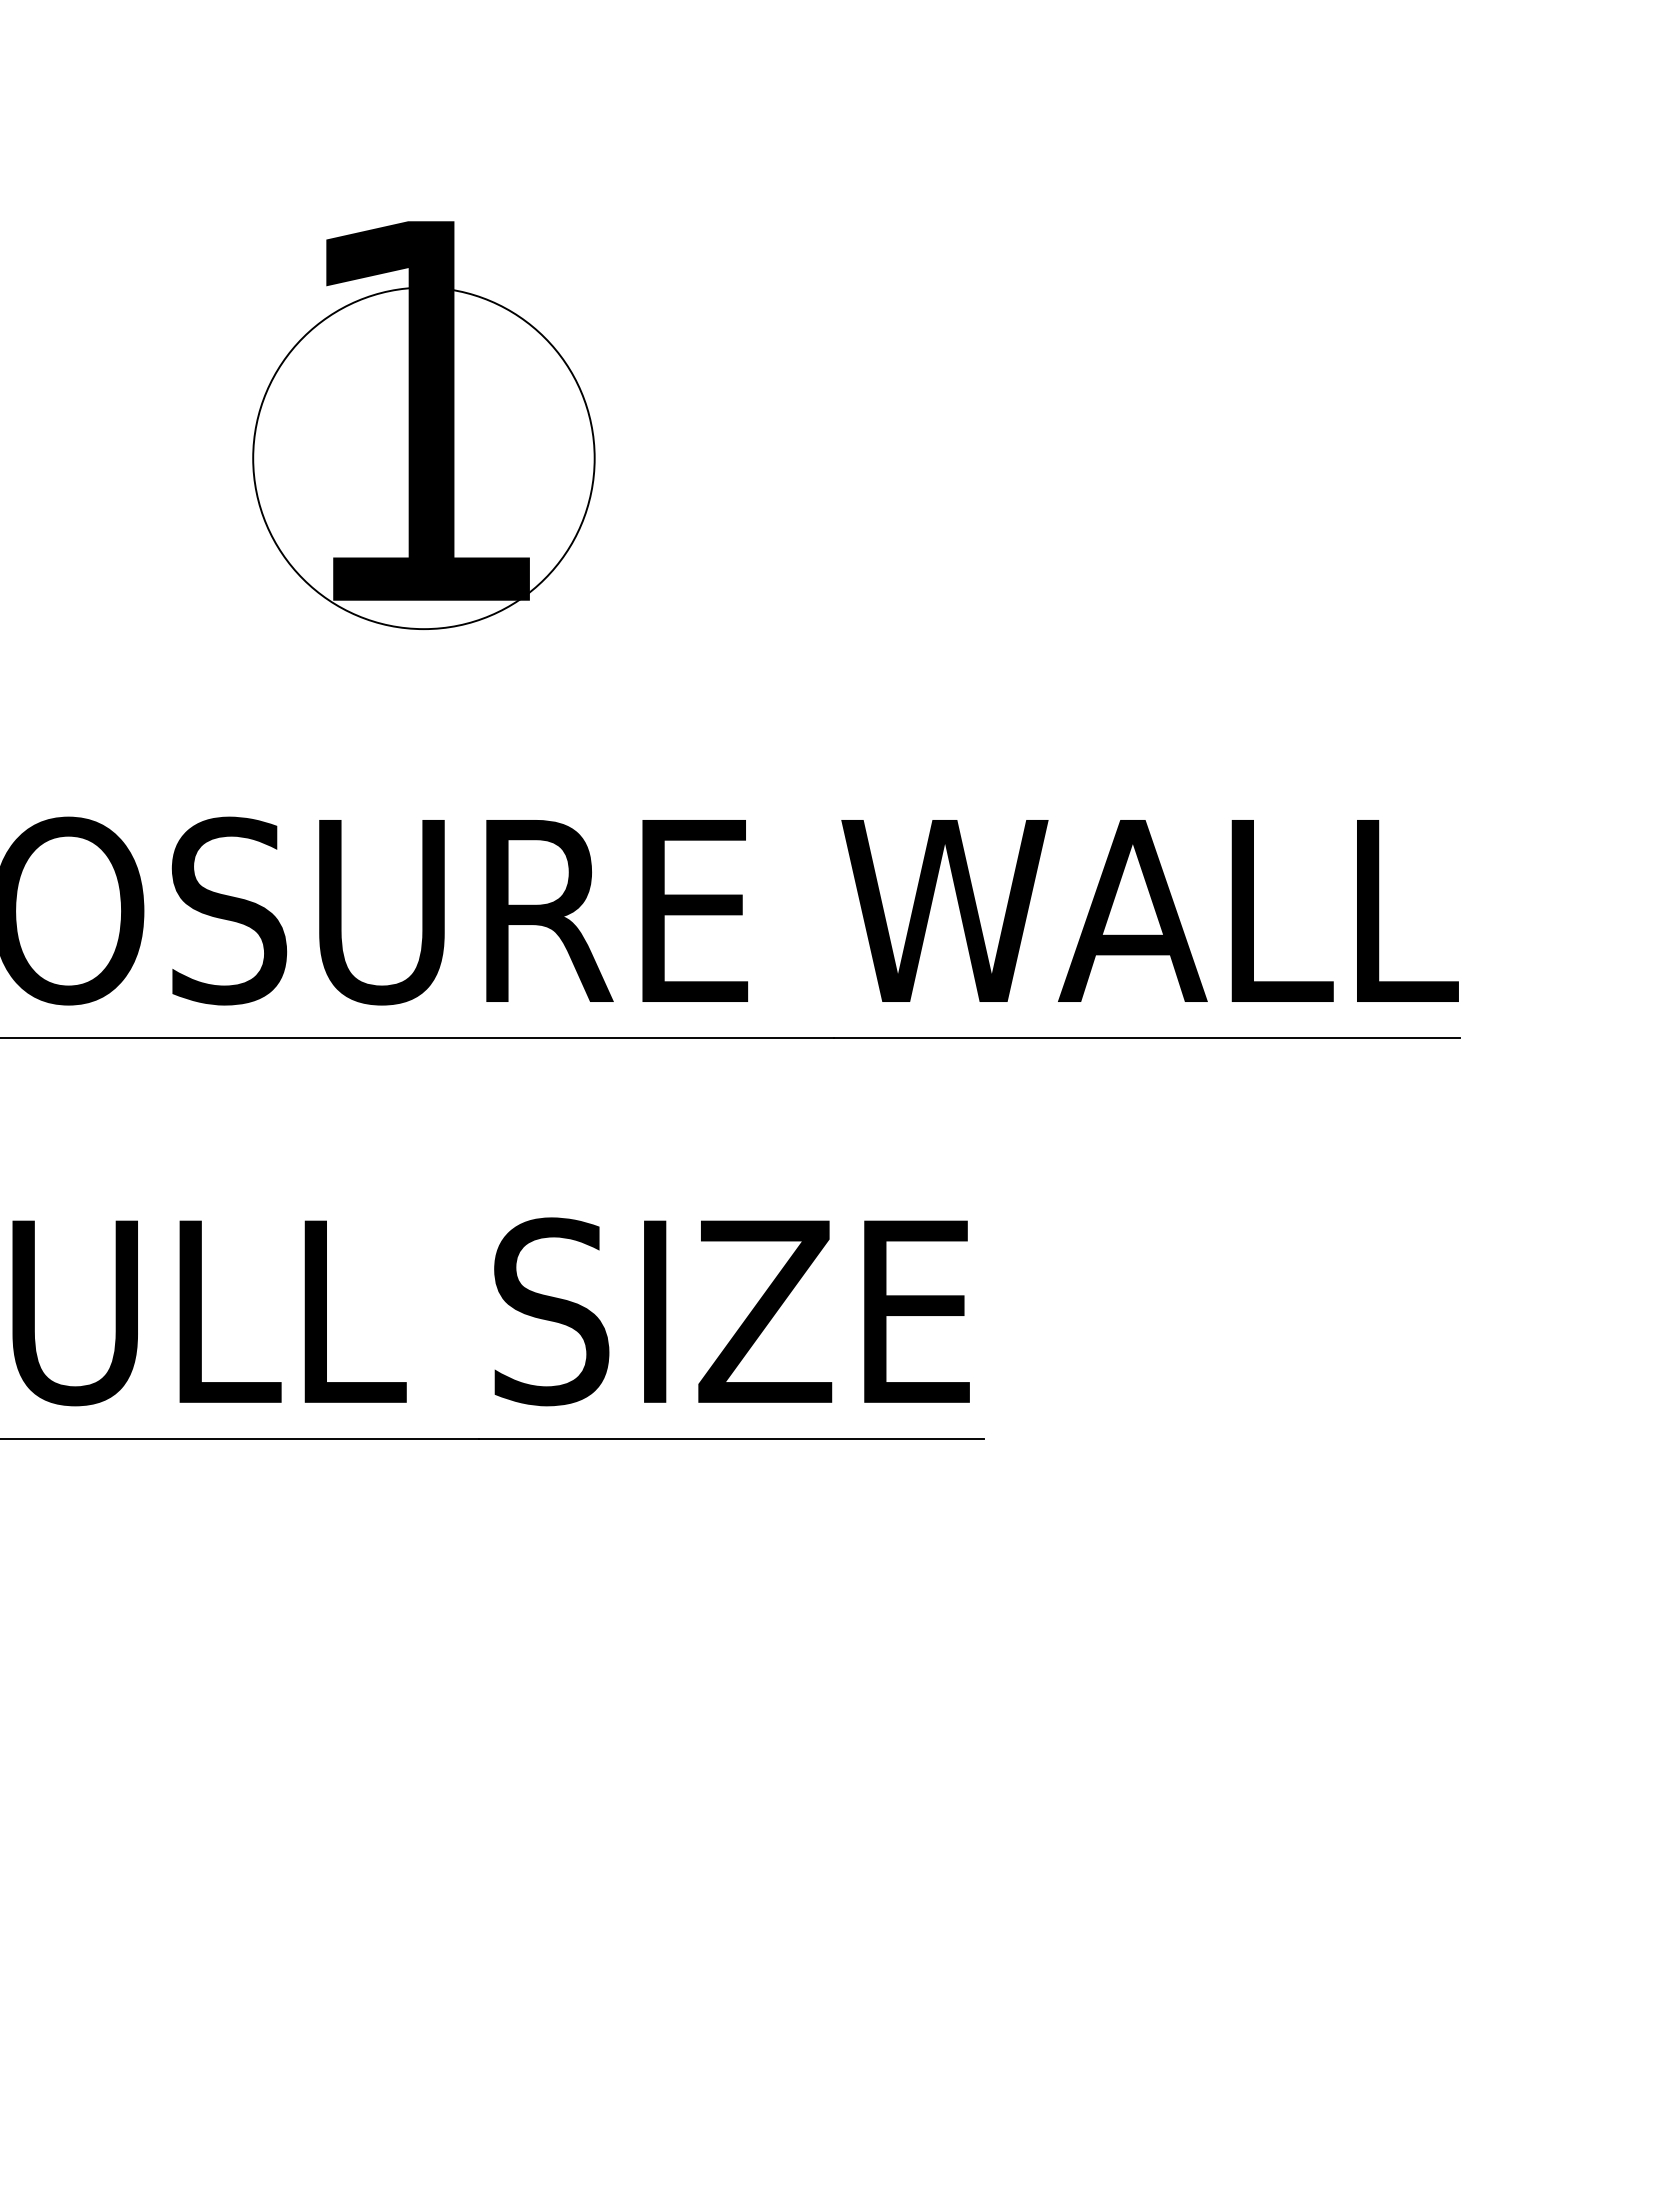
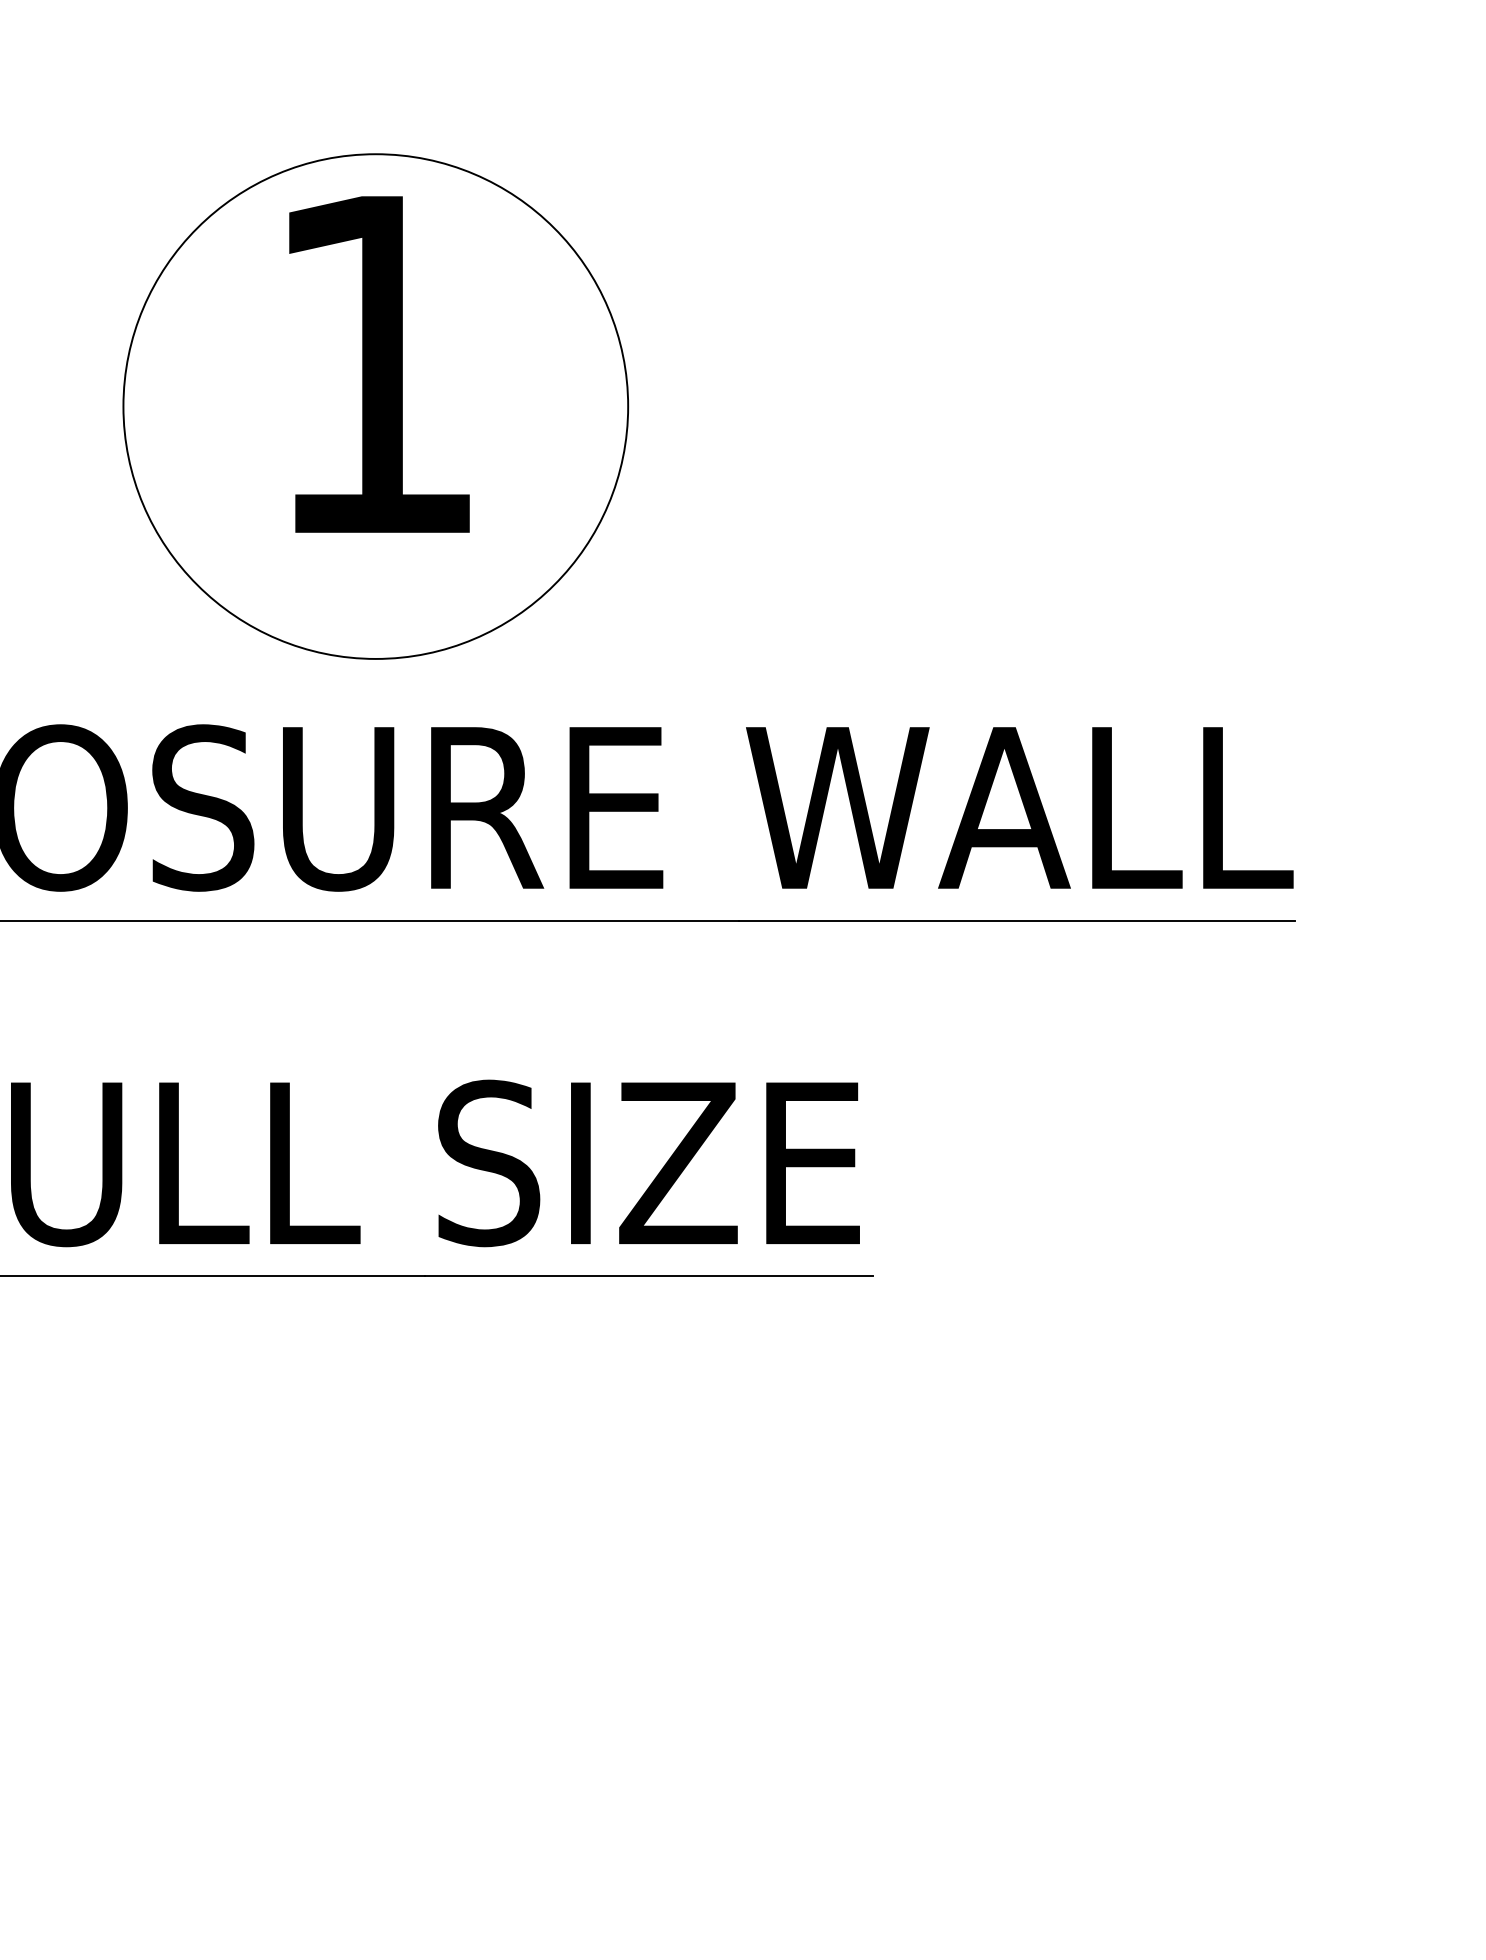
circle: (423, 457) -> (375, 405), size x1.67

